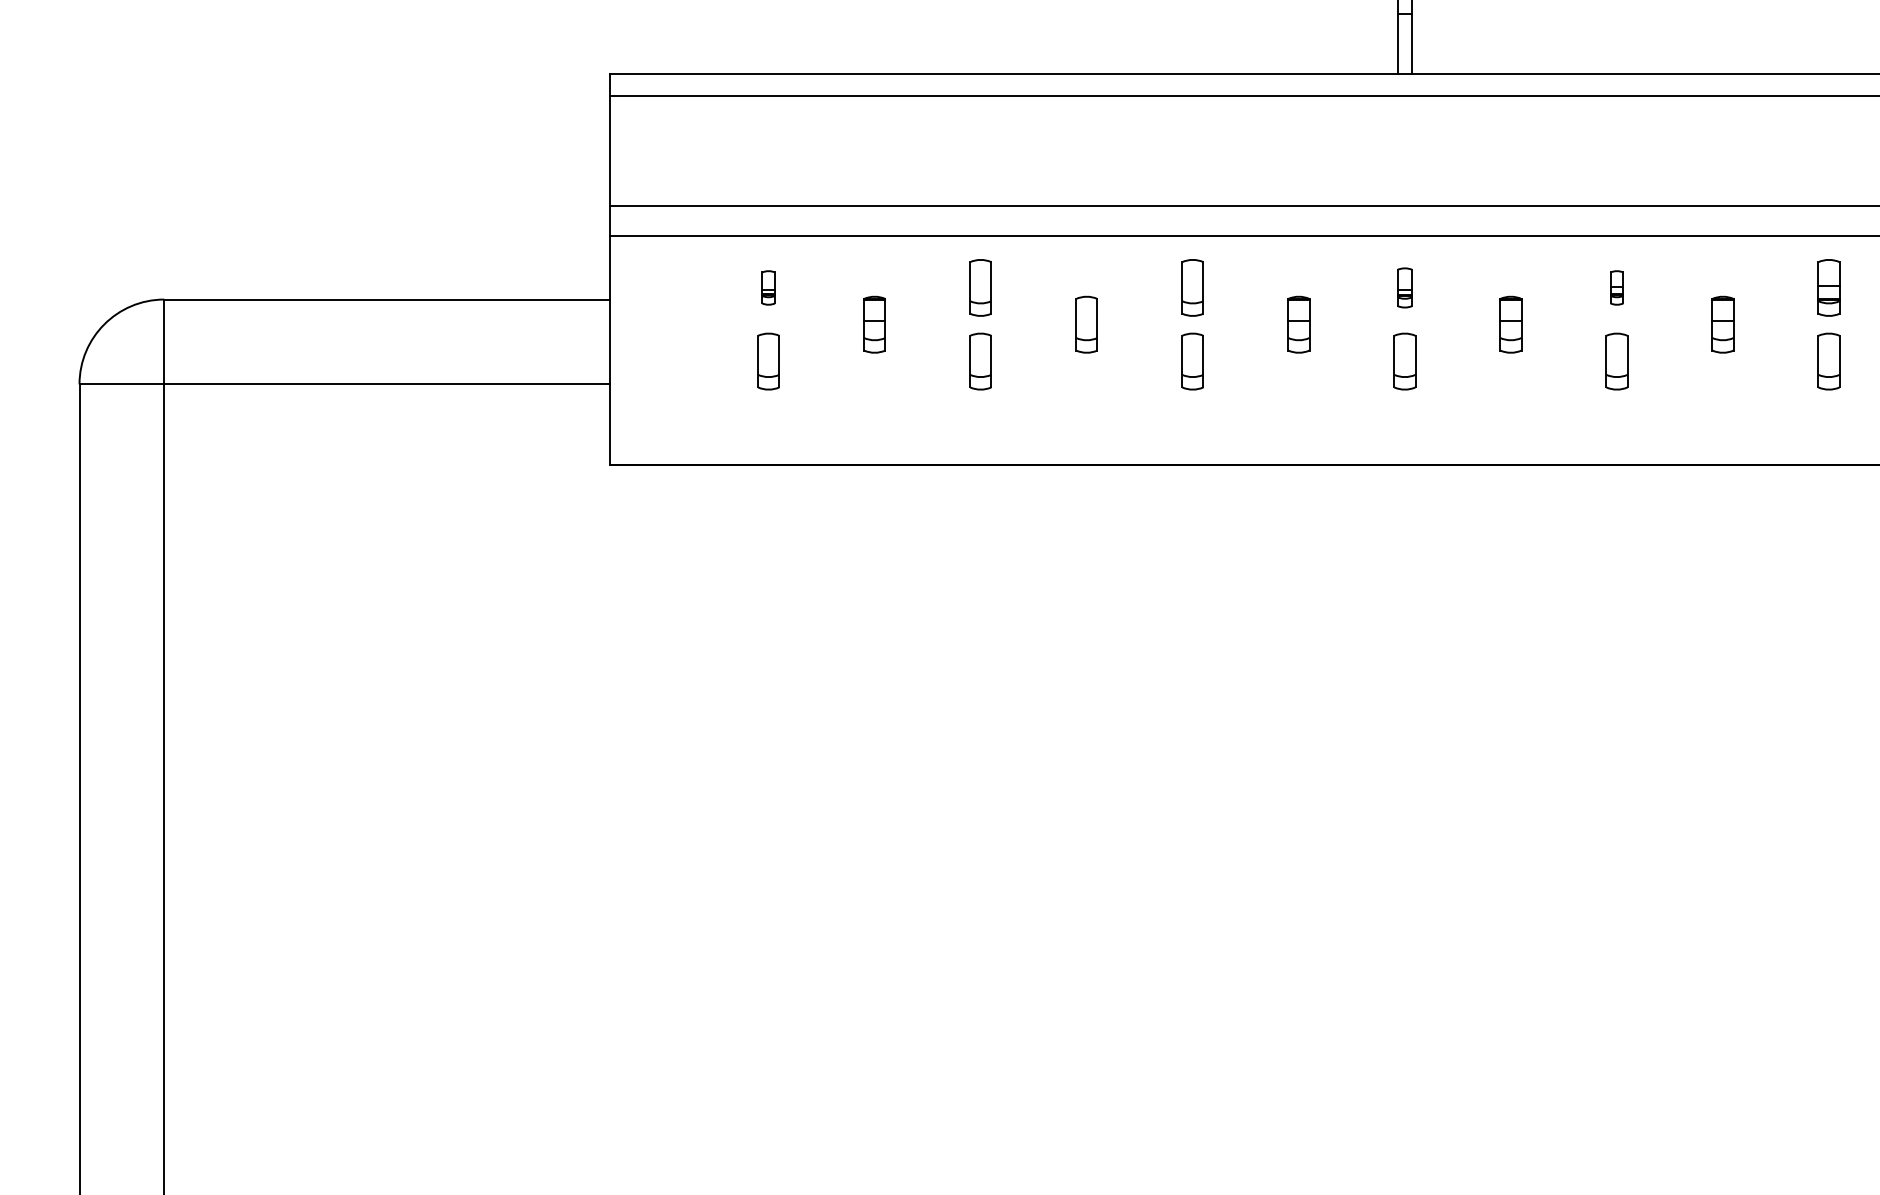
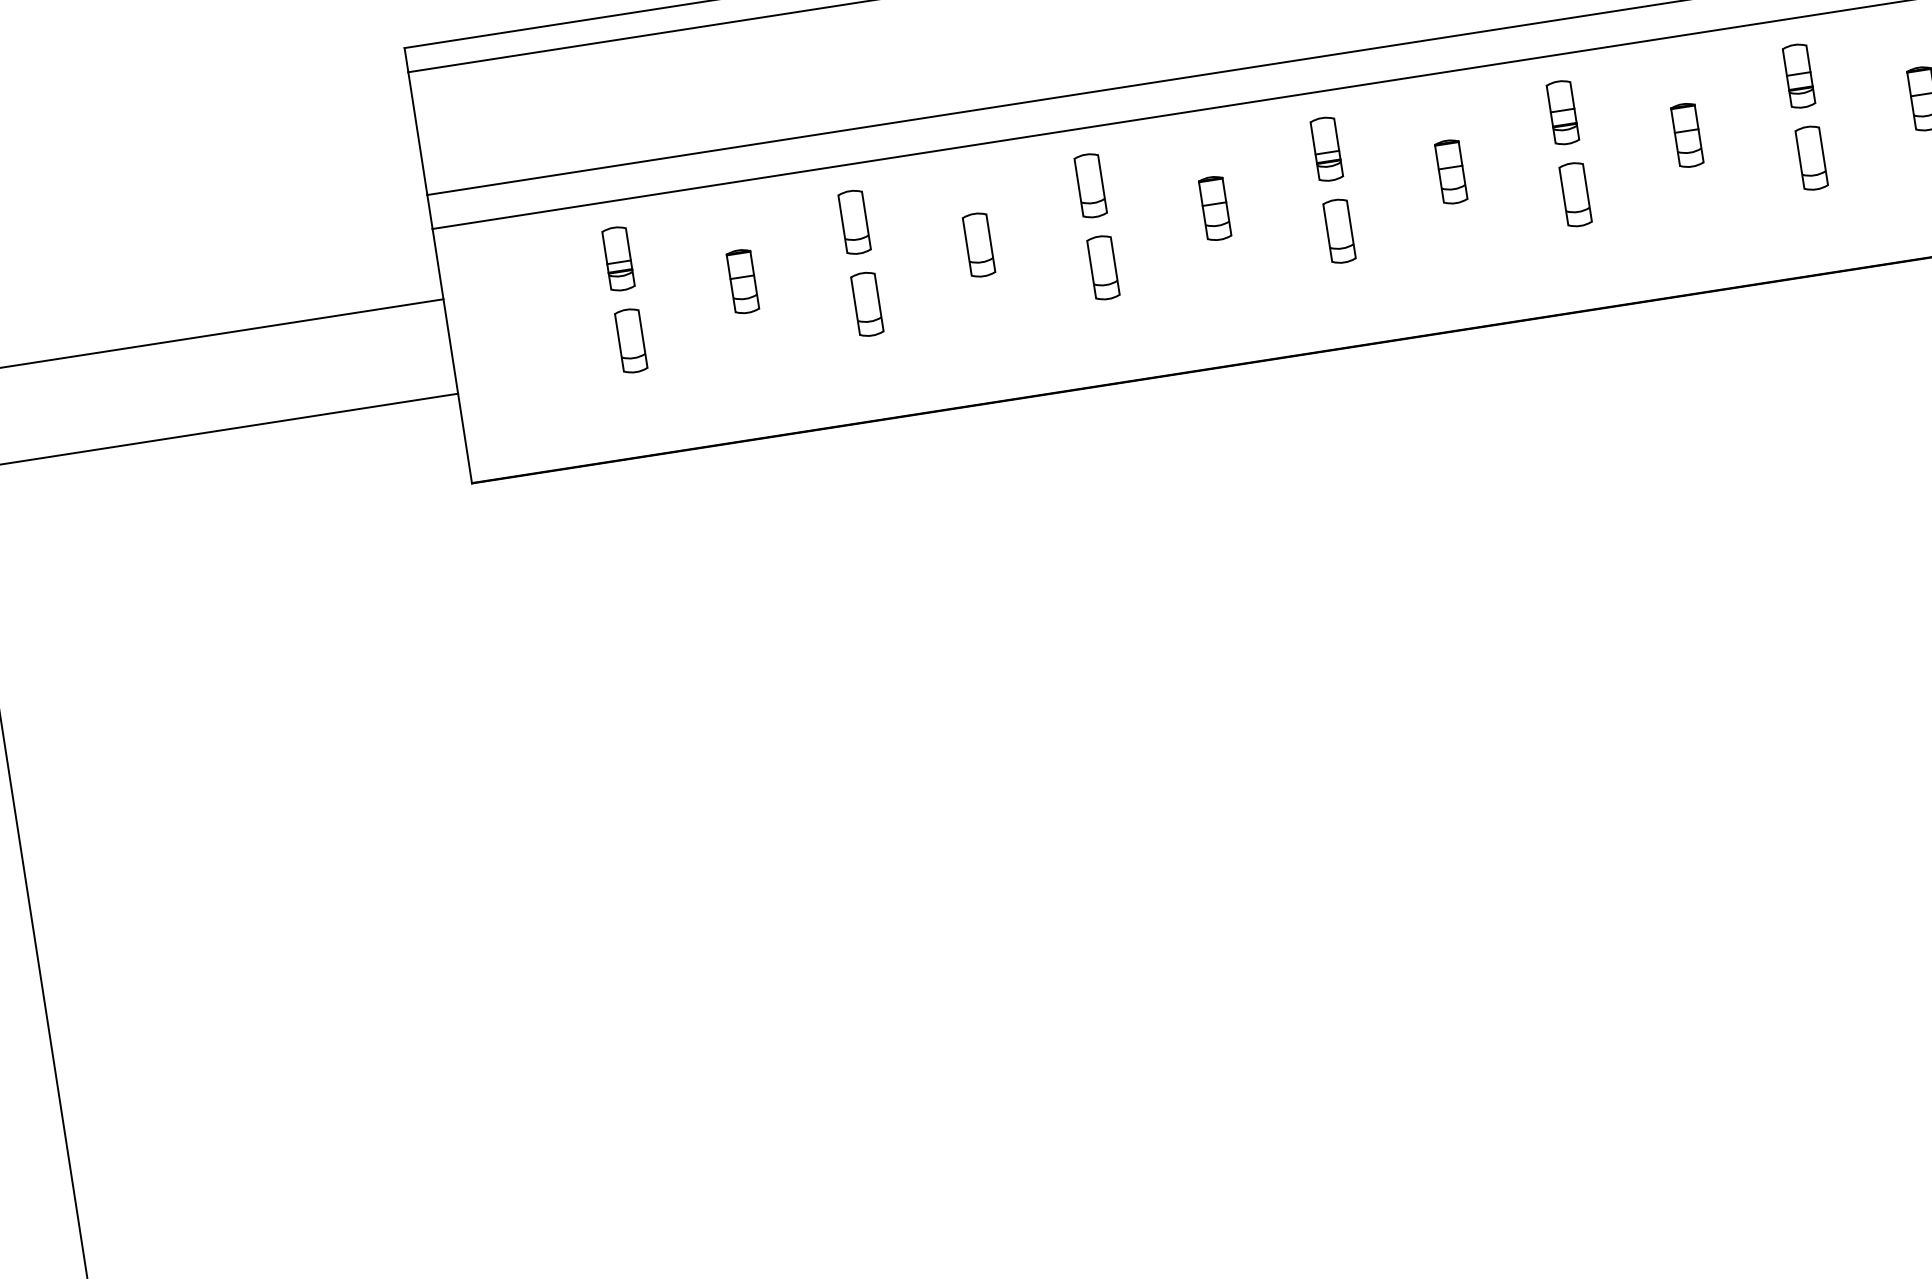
part: (768, 287) -> (618, 258), size x1.67
part: (1404, 287) -> (1326, 148), size x1.43
part: (1616, 287) -> (1562, 112), size x1.67

